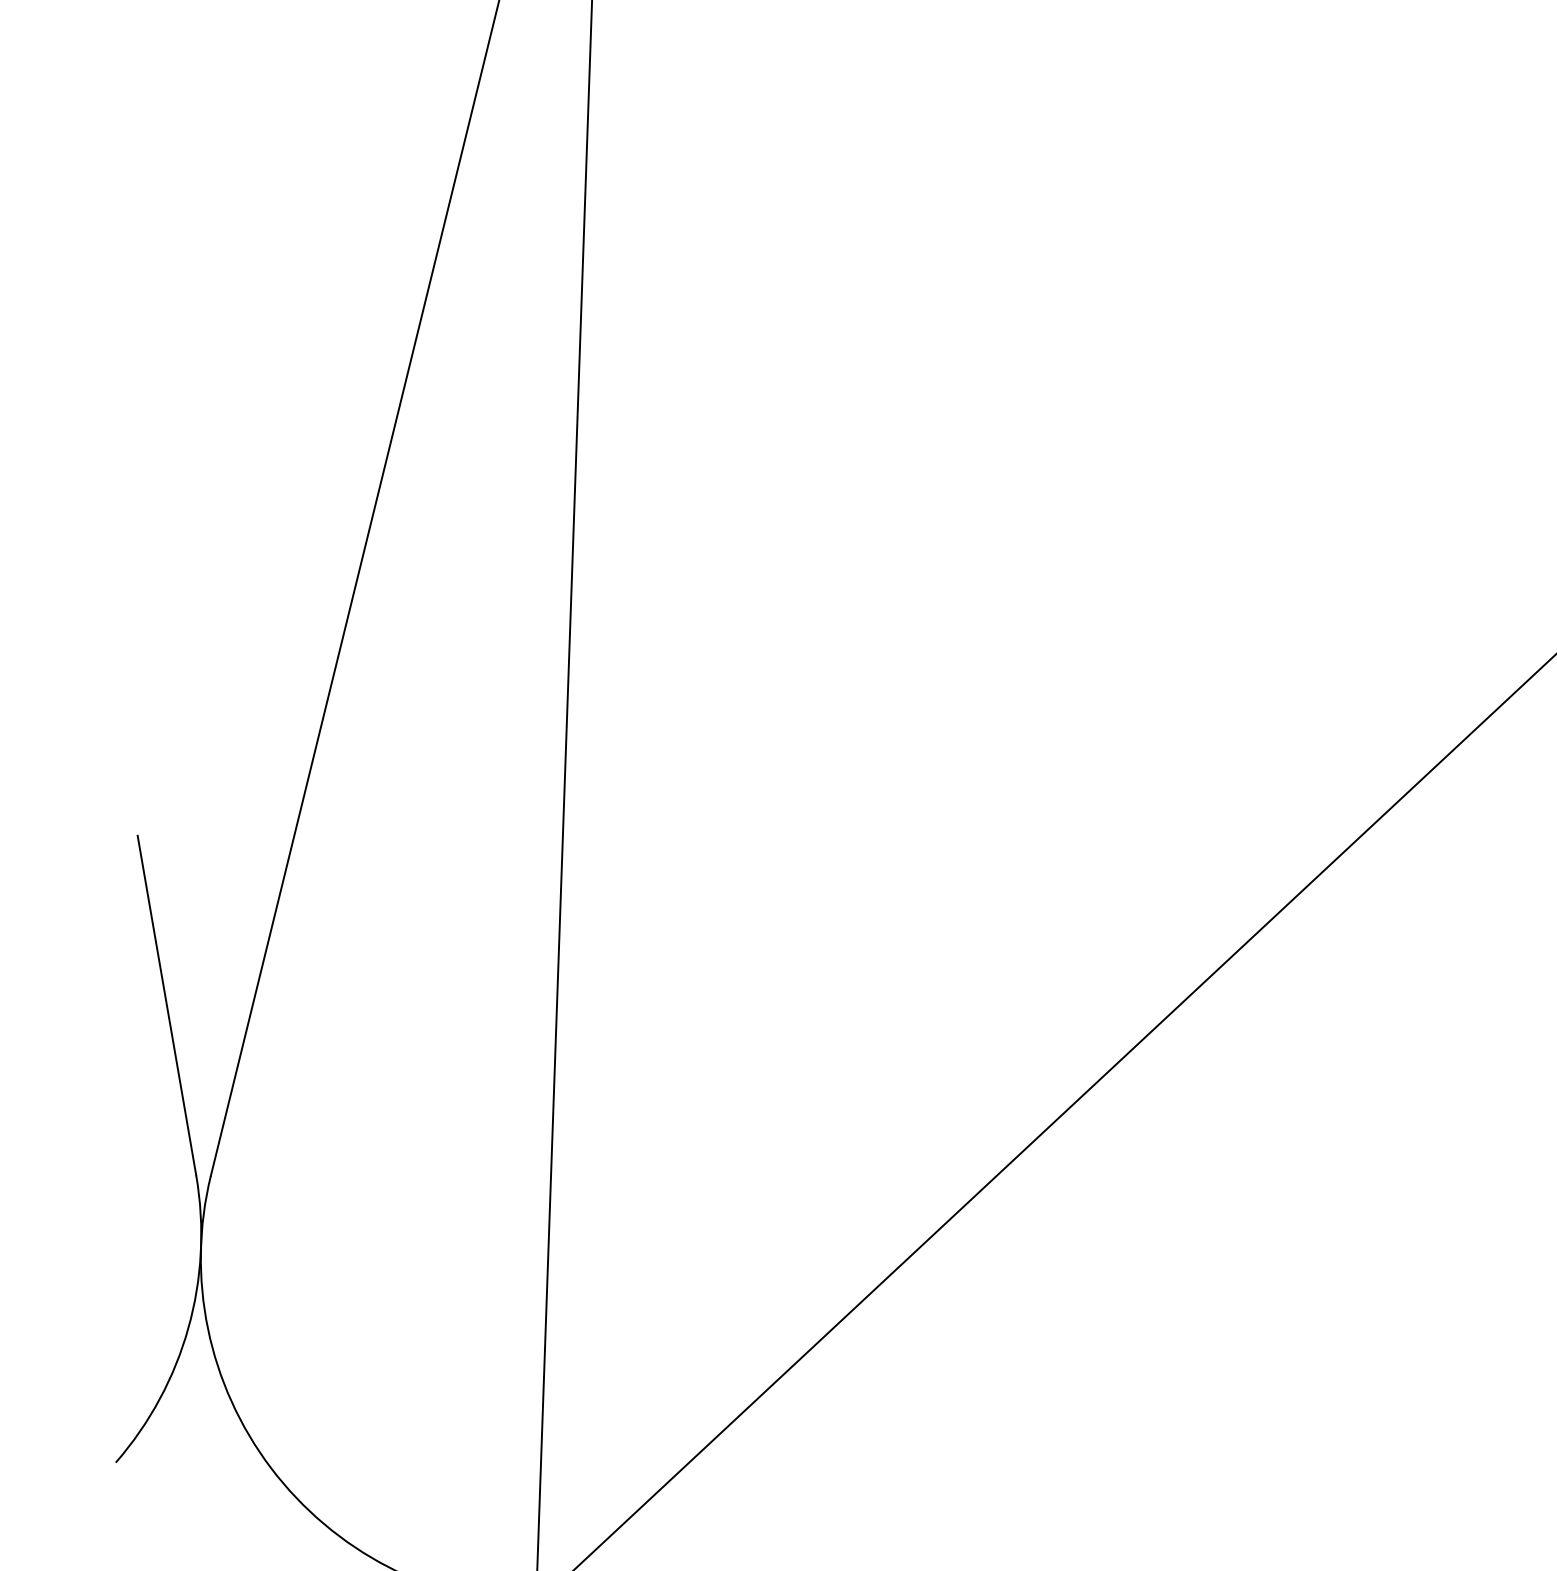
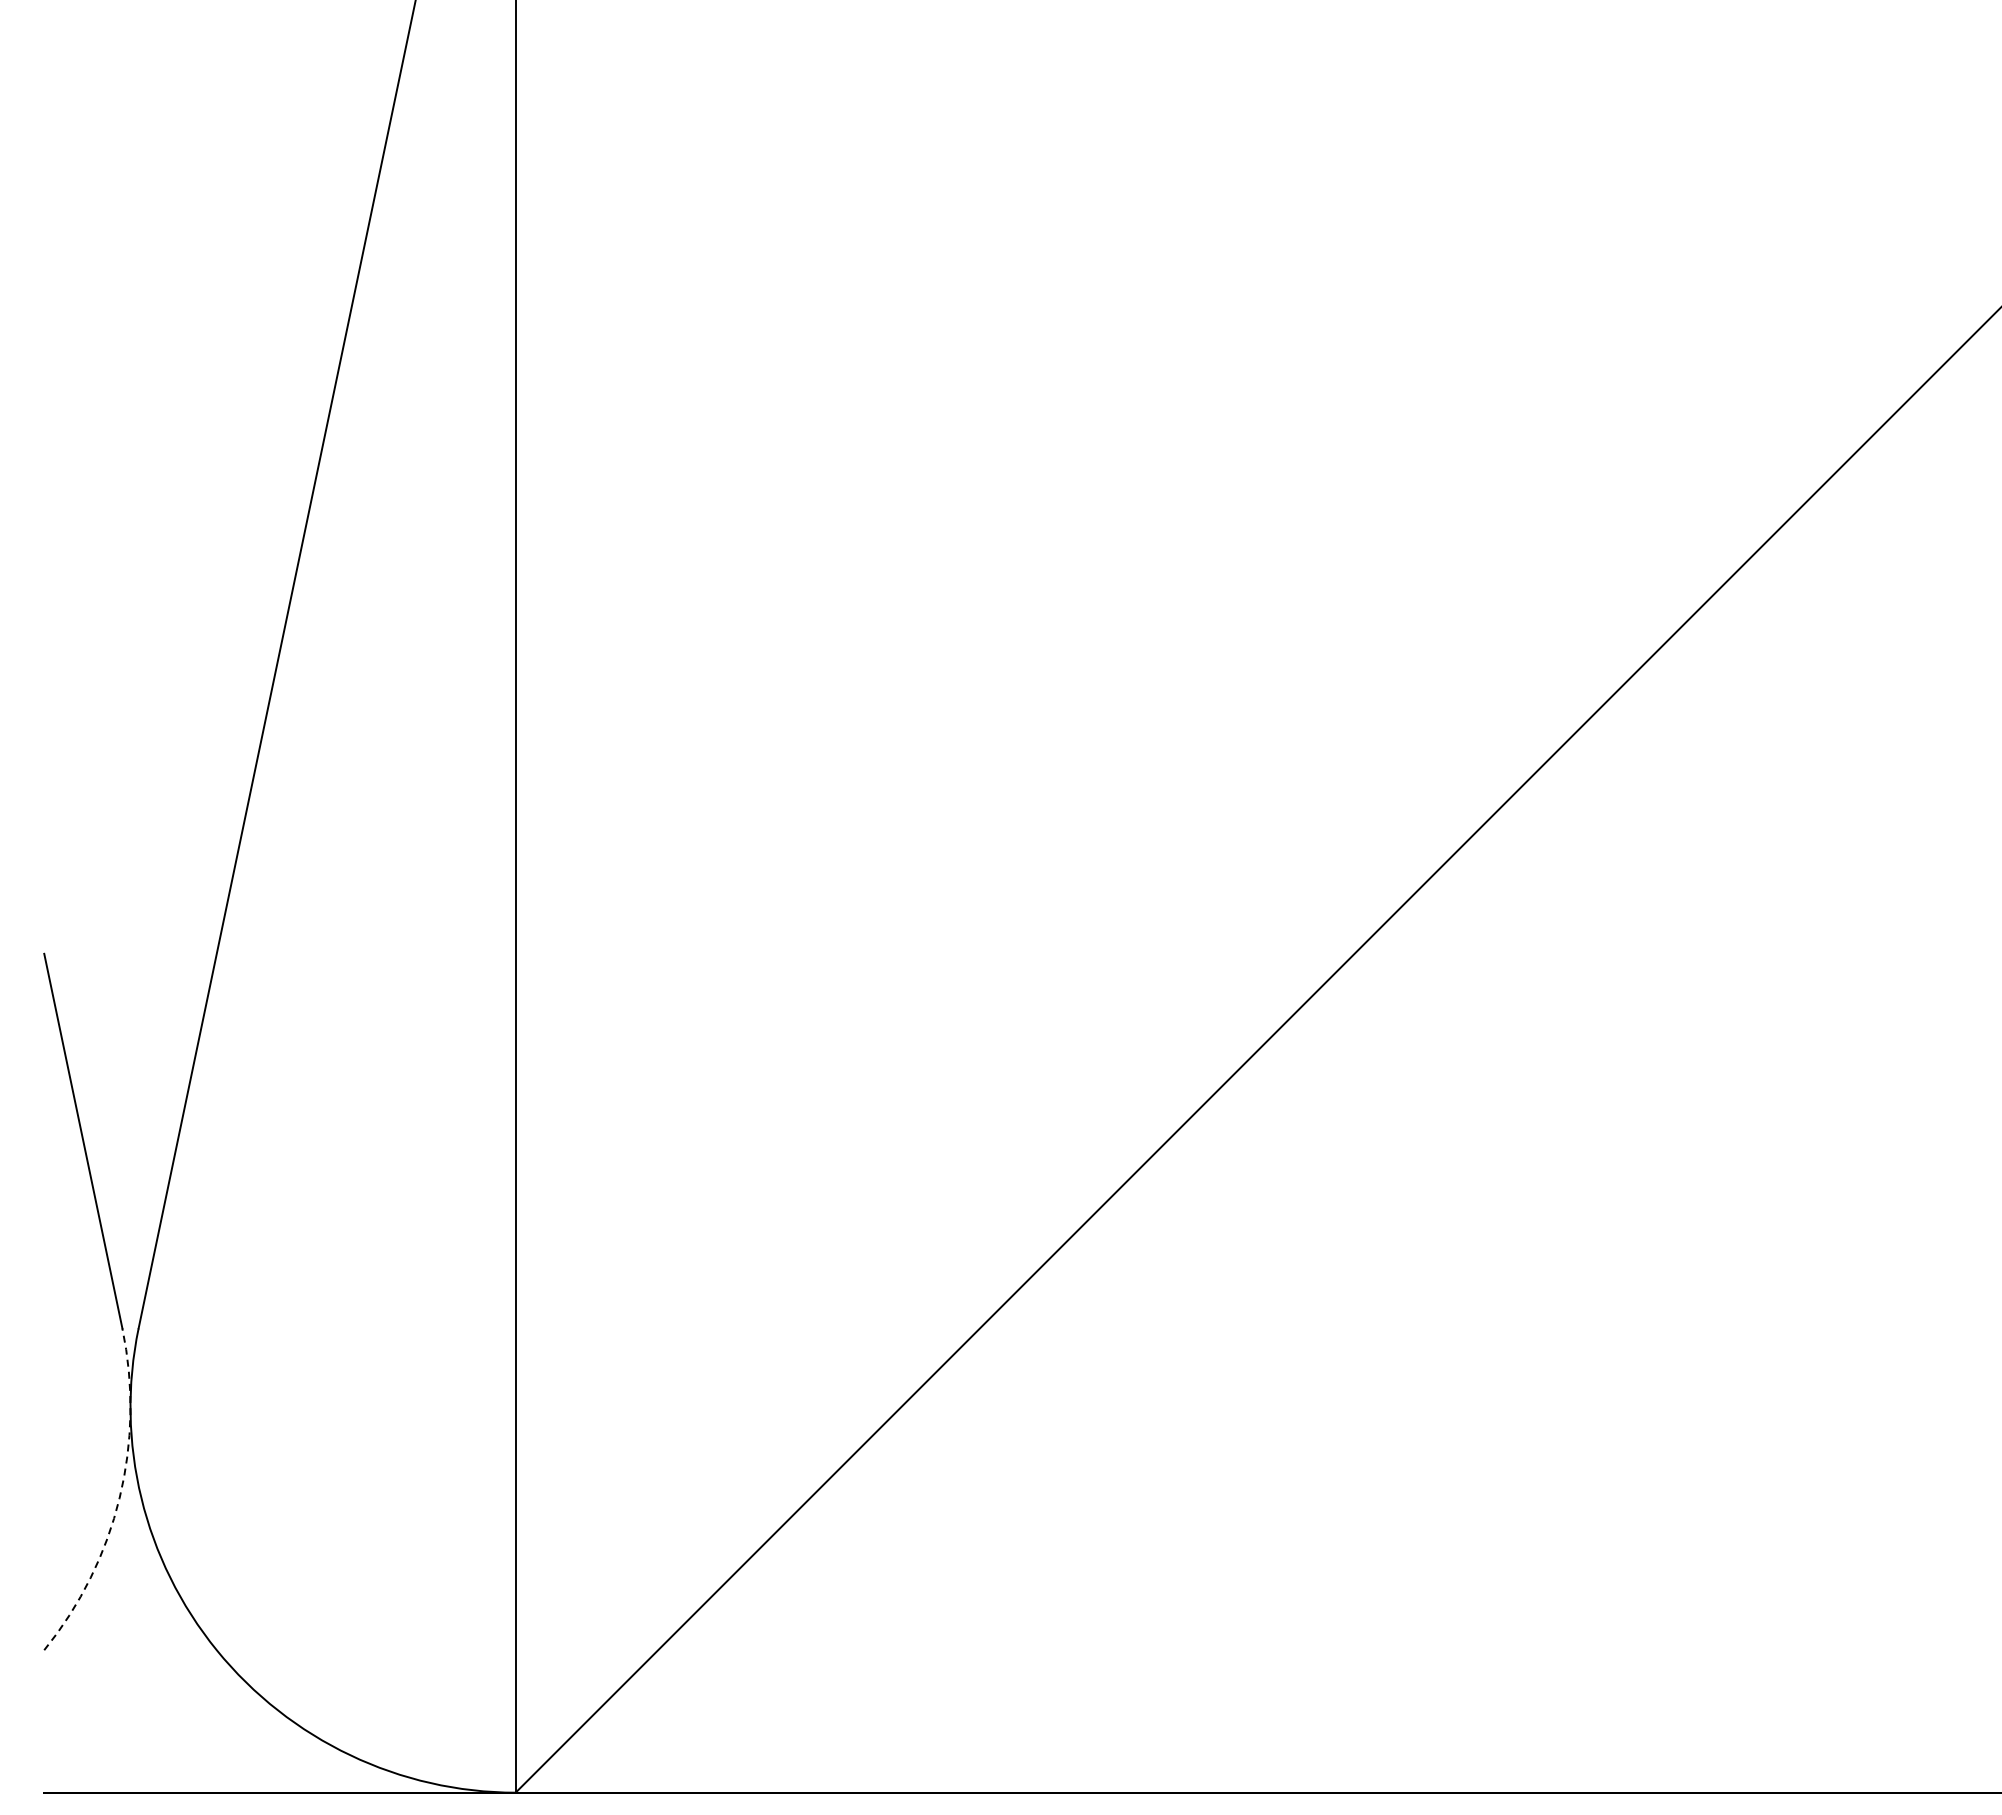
arc: (188, 1328) -> (119, 1498), solid -> dashed

